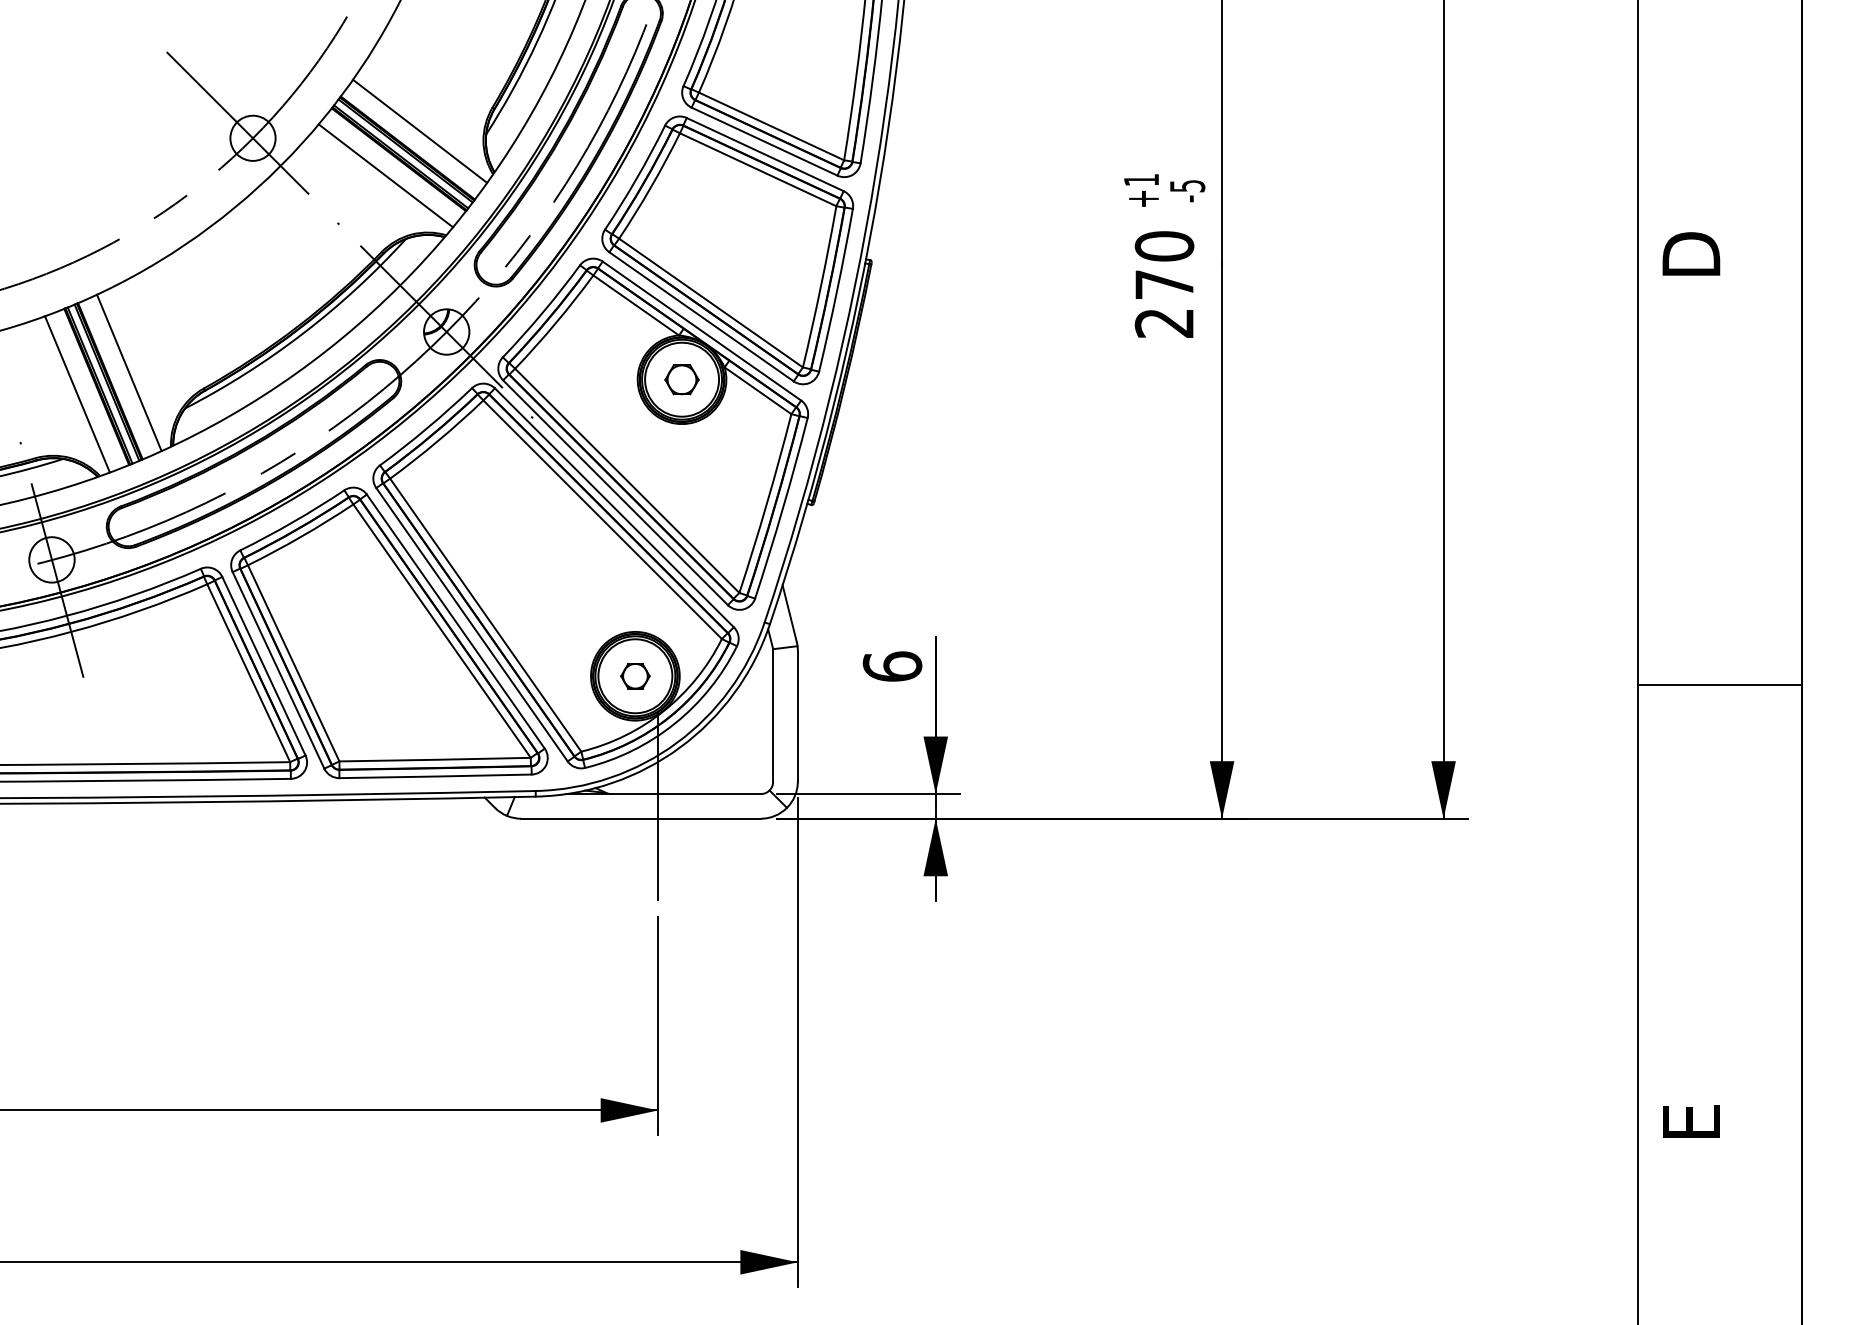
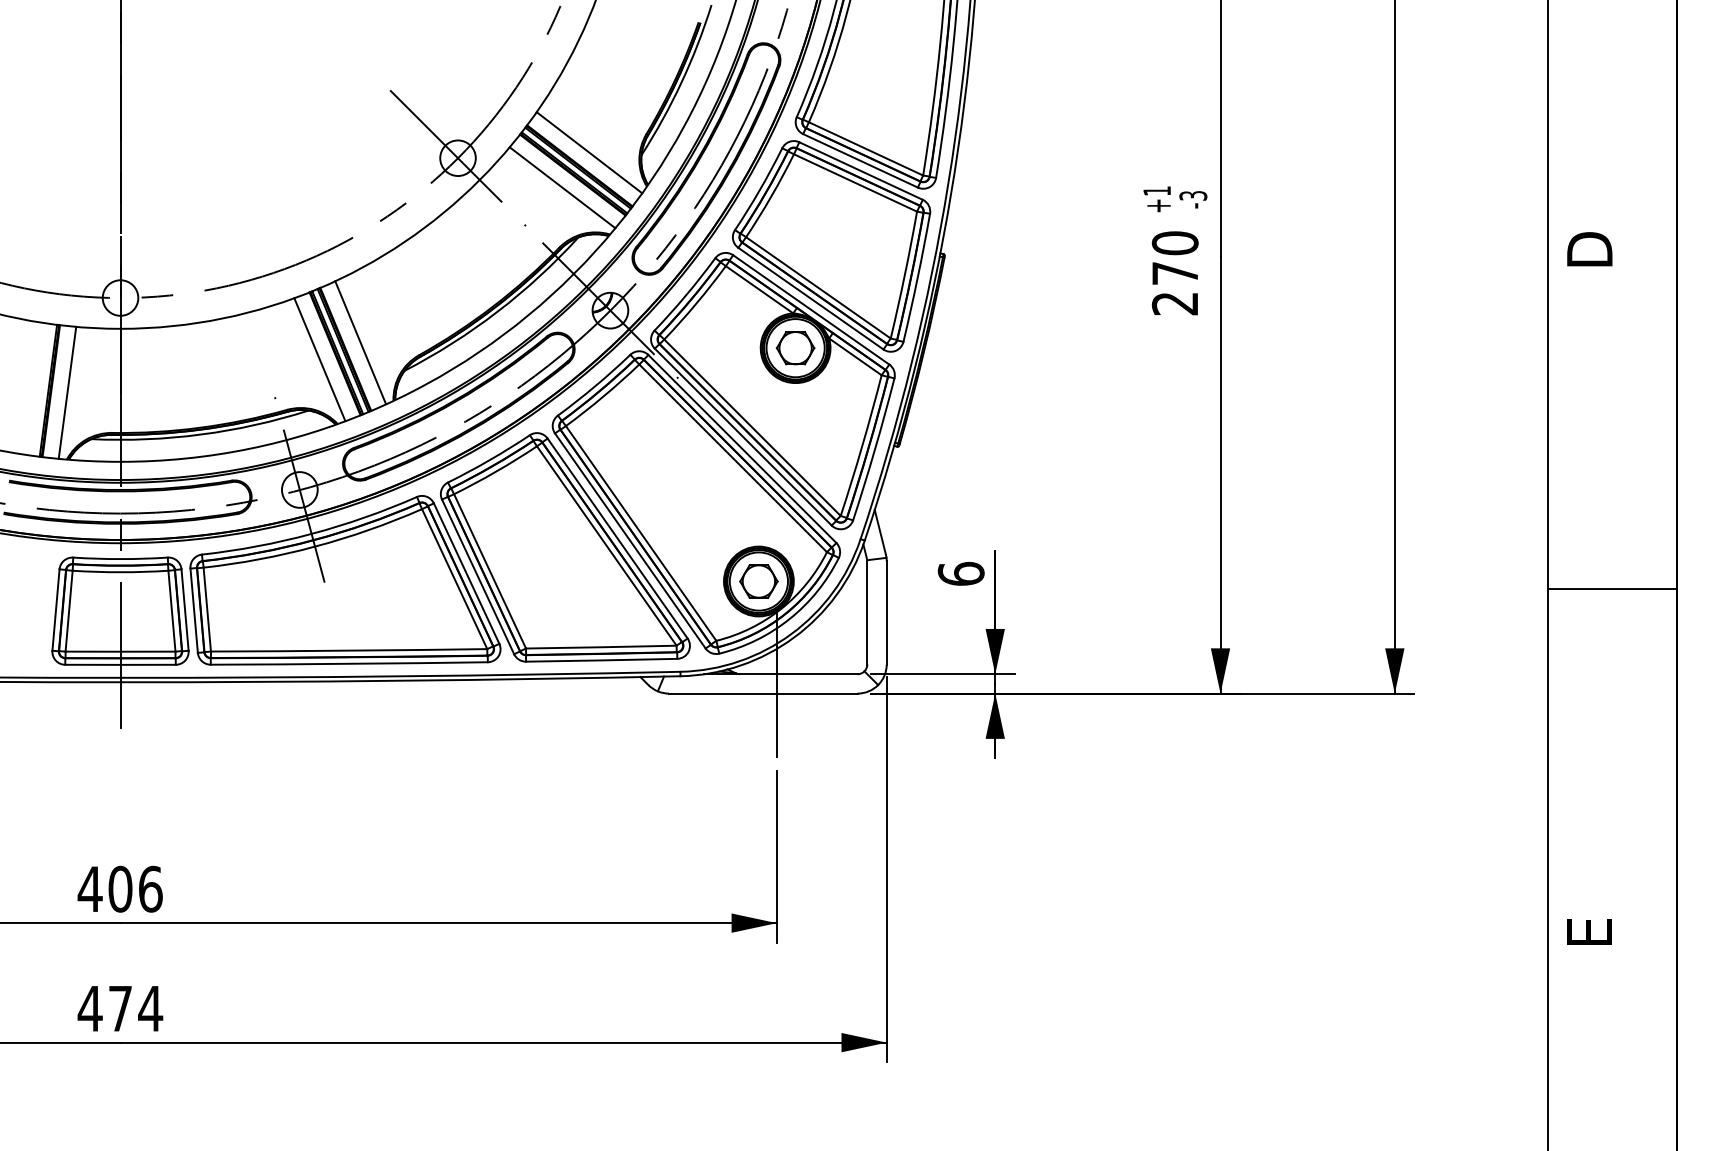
text: (1186, 185) -> (1192, 195), -5 -> -3
part: (681, 380) -> (795, 348), size x1.43
part: (634, 676) -> (758, 581), size x1.67

